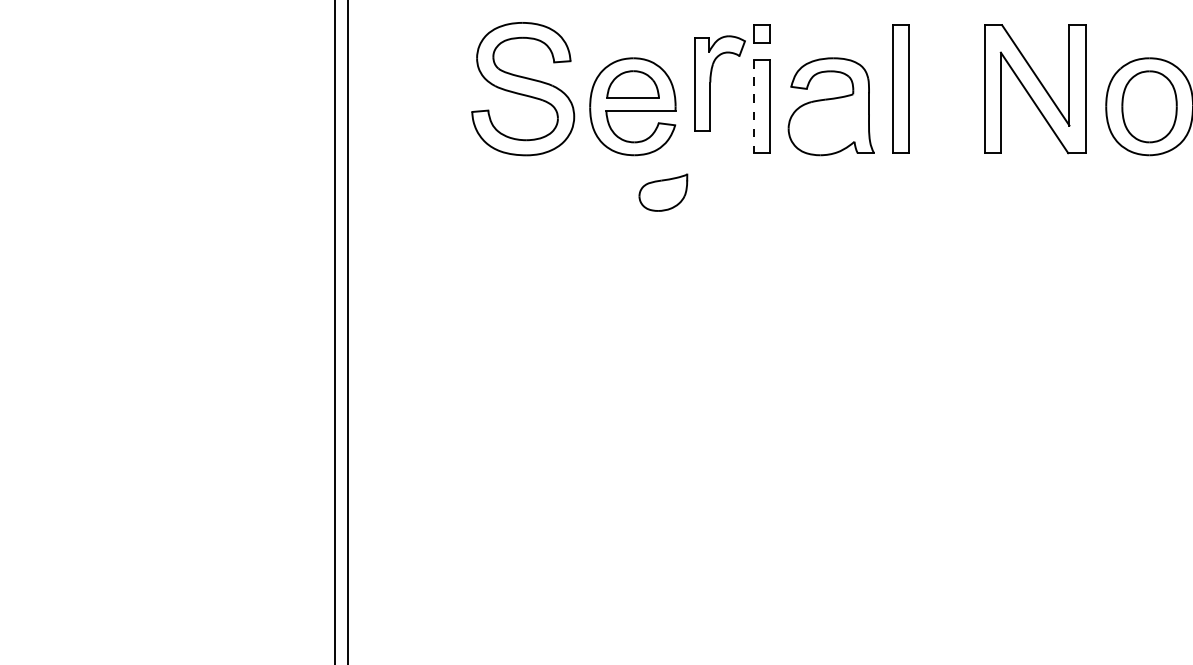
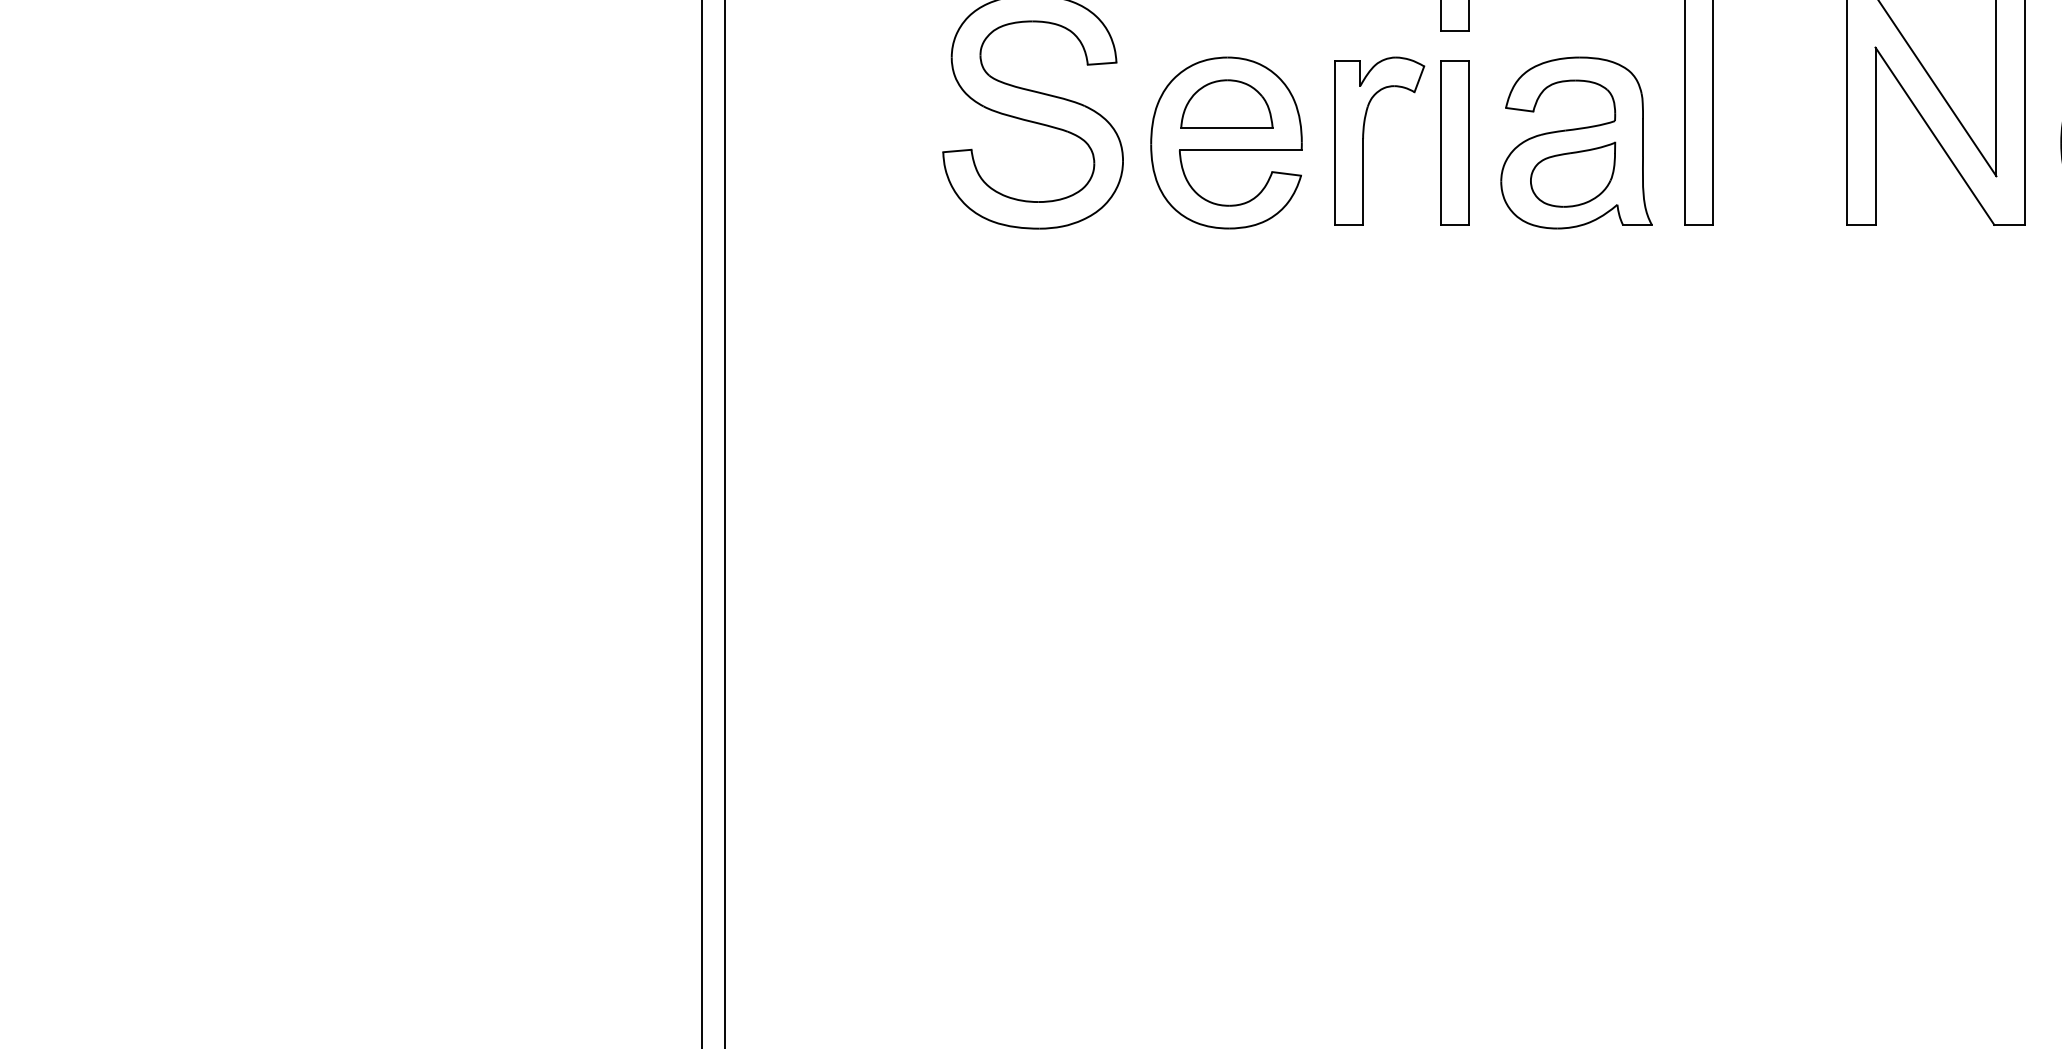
part: (711, 82) -> (1365, 139), moved
line: (754, 107) -> (1440, 144), dashed -> solid
part: (663, 192) -> (1573, 174), moved

